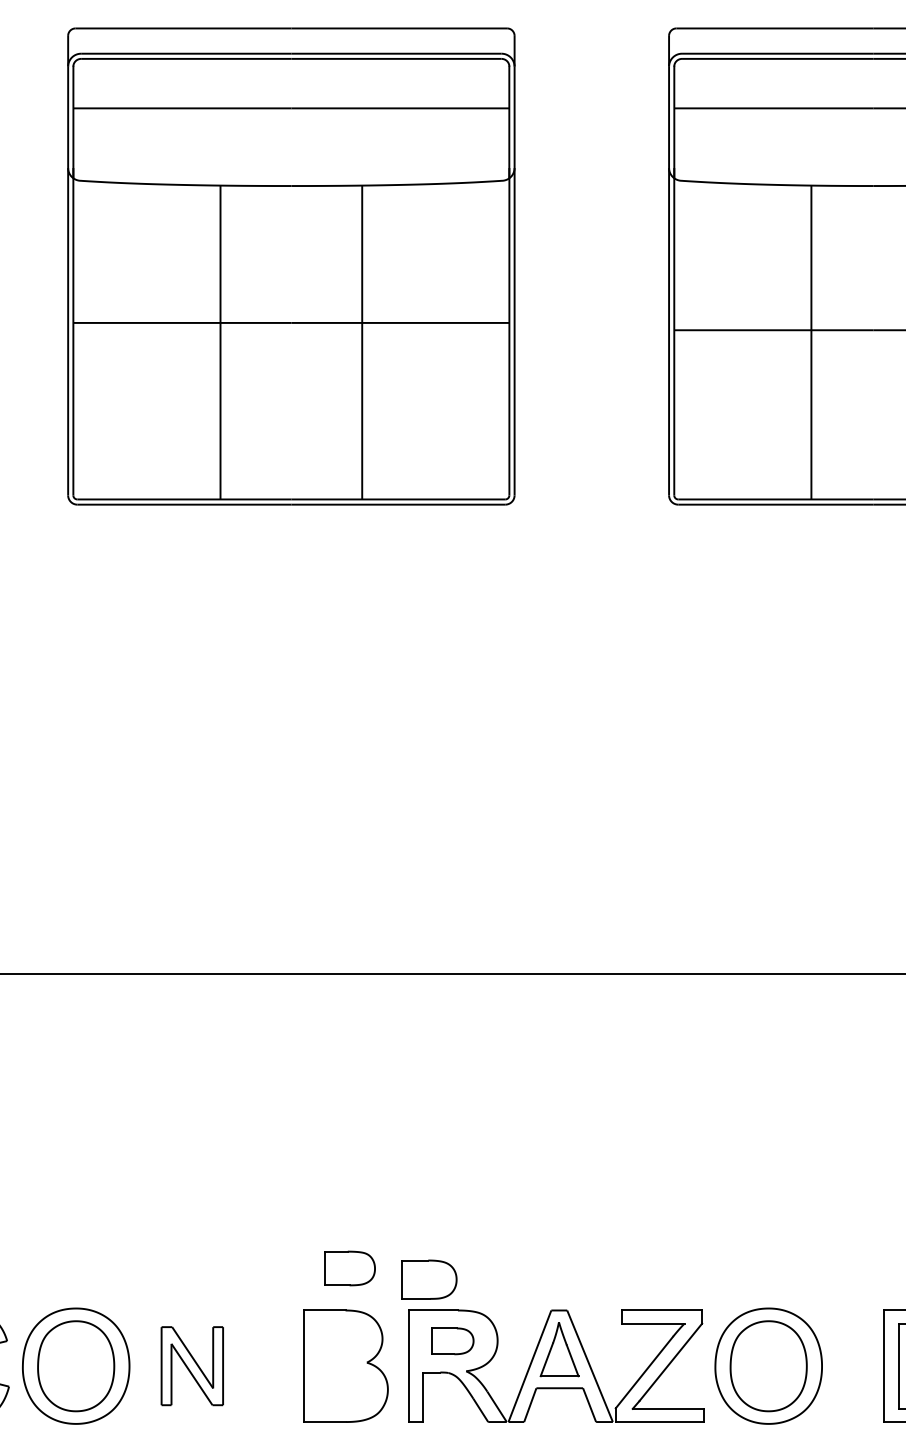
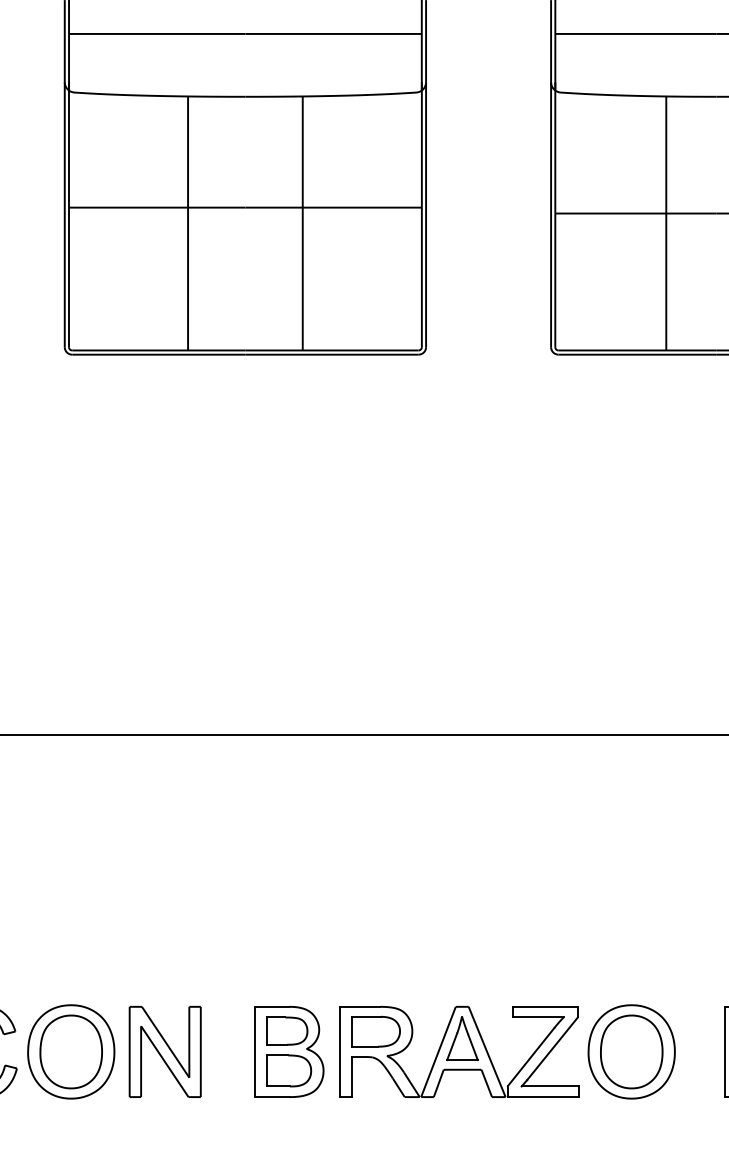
part: (349, 1268) -> (286, 1031), moved
part: (429, 1279) -> (289, 1070), moved
part: (452, 1341) -> (375, 1031), size x1.43
part: (192, 1365) -> (165, 1051), size x1.43

